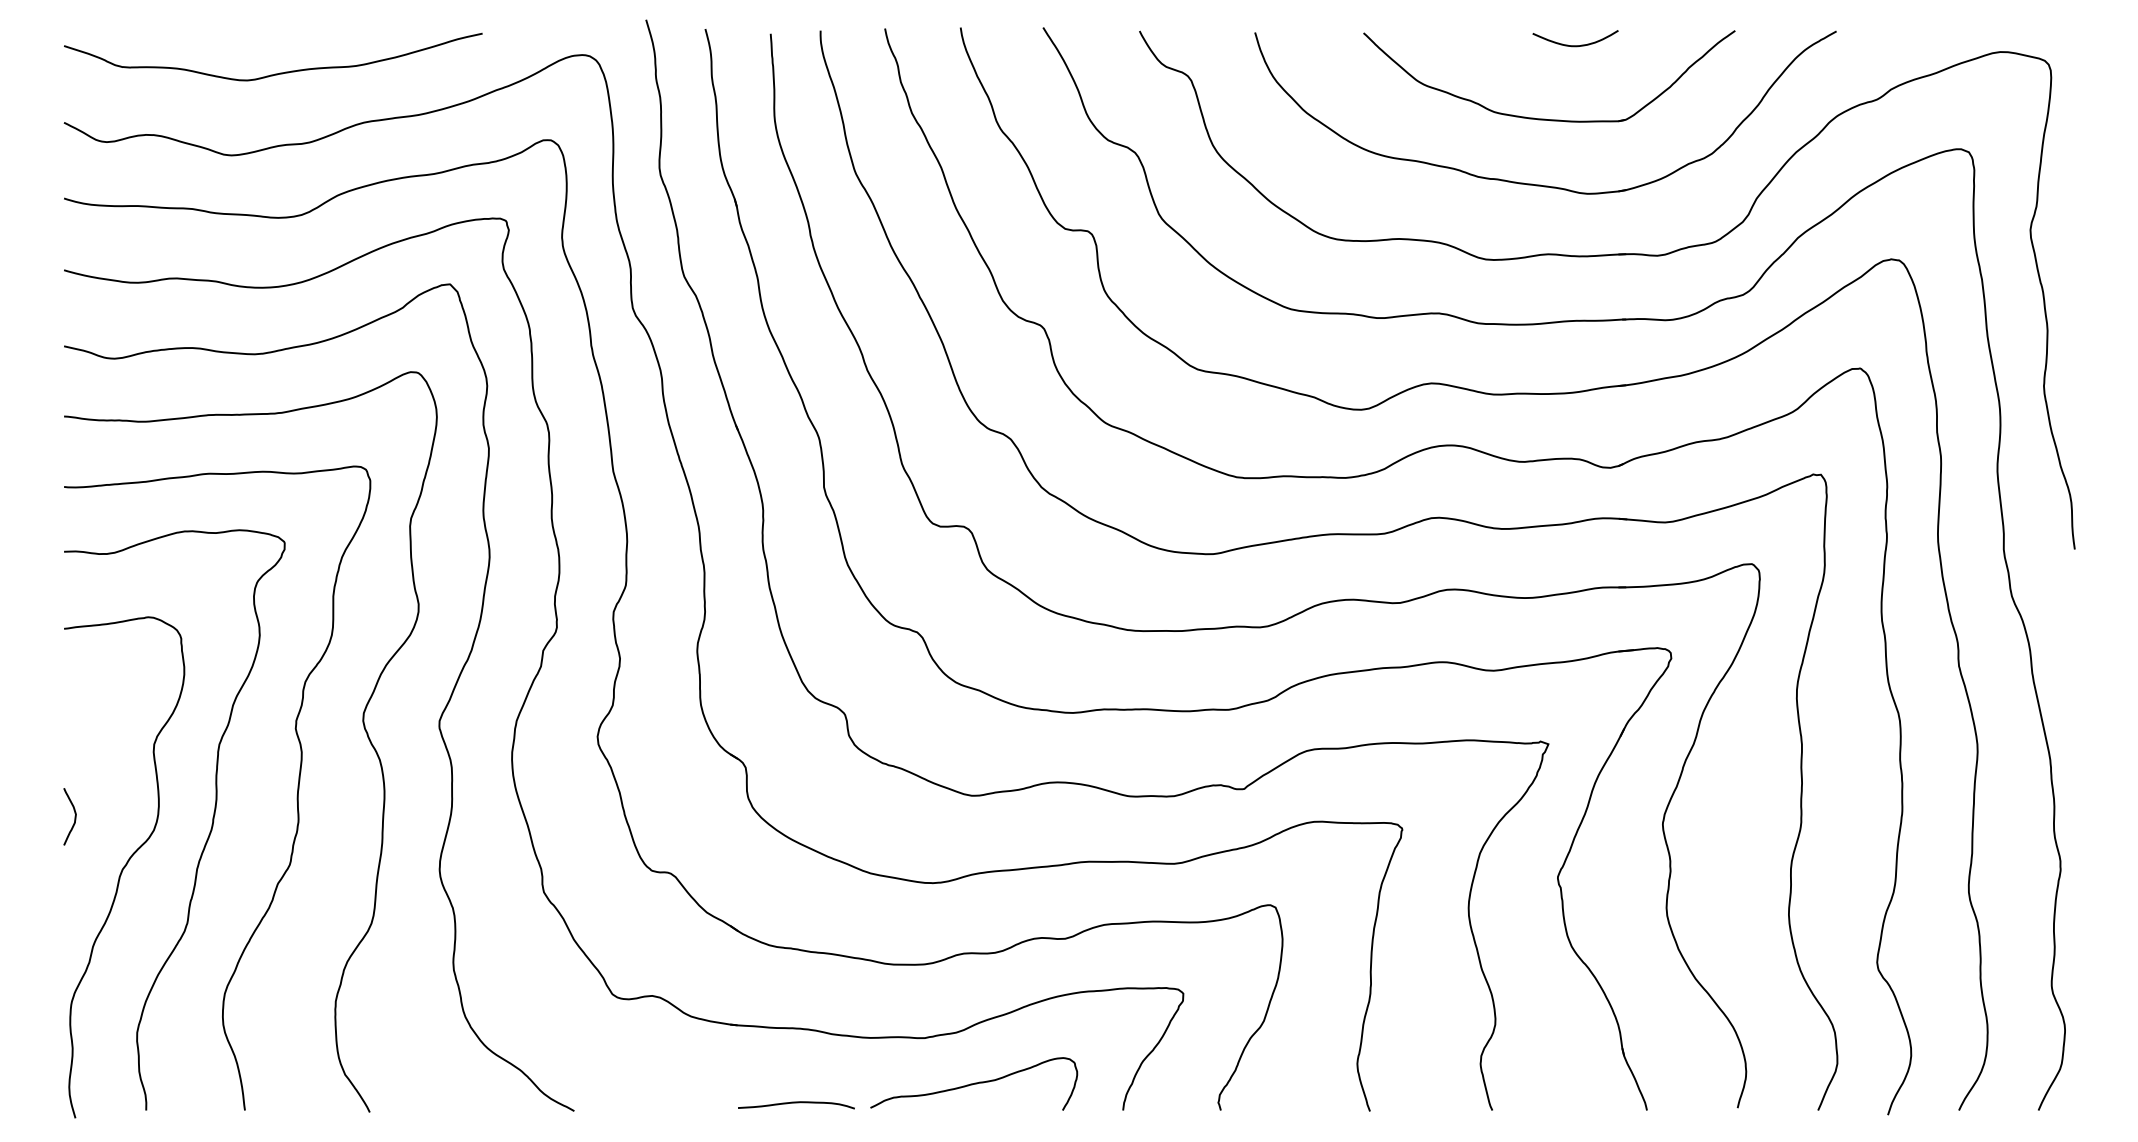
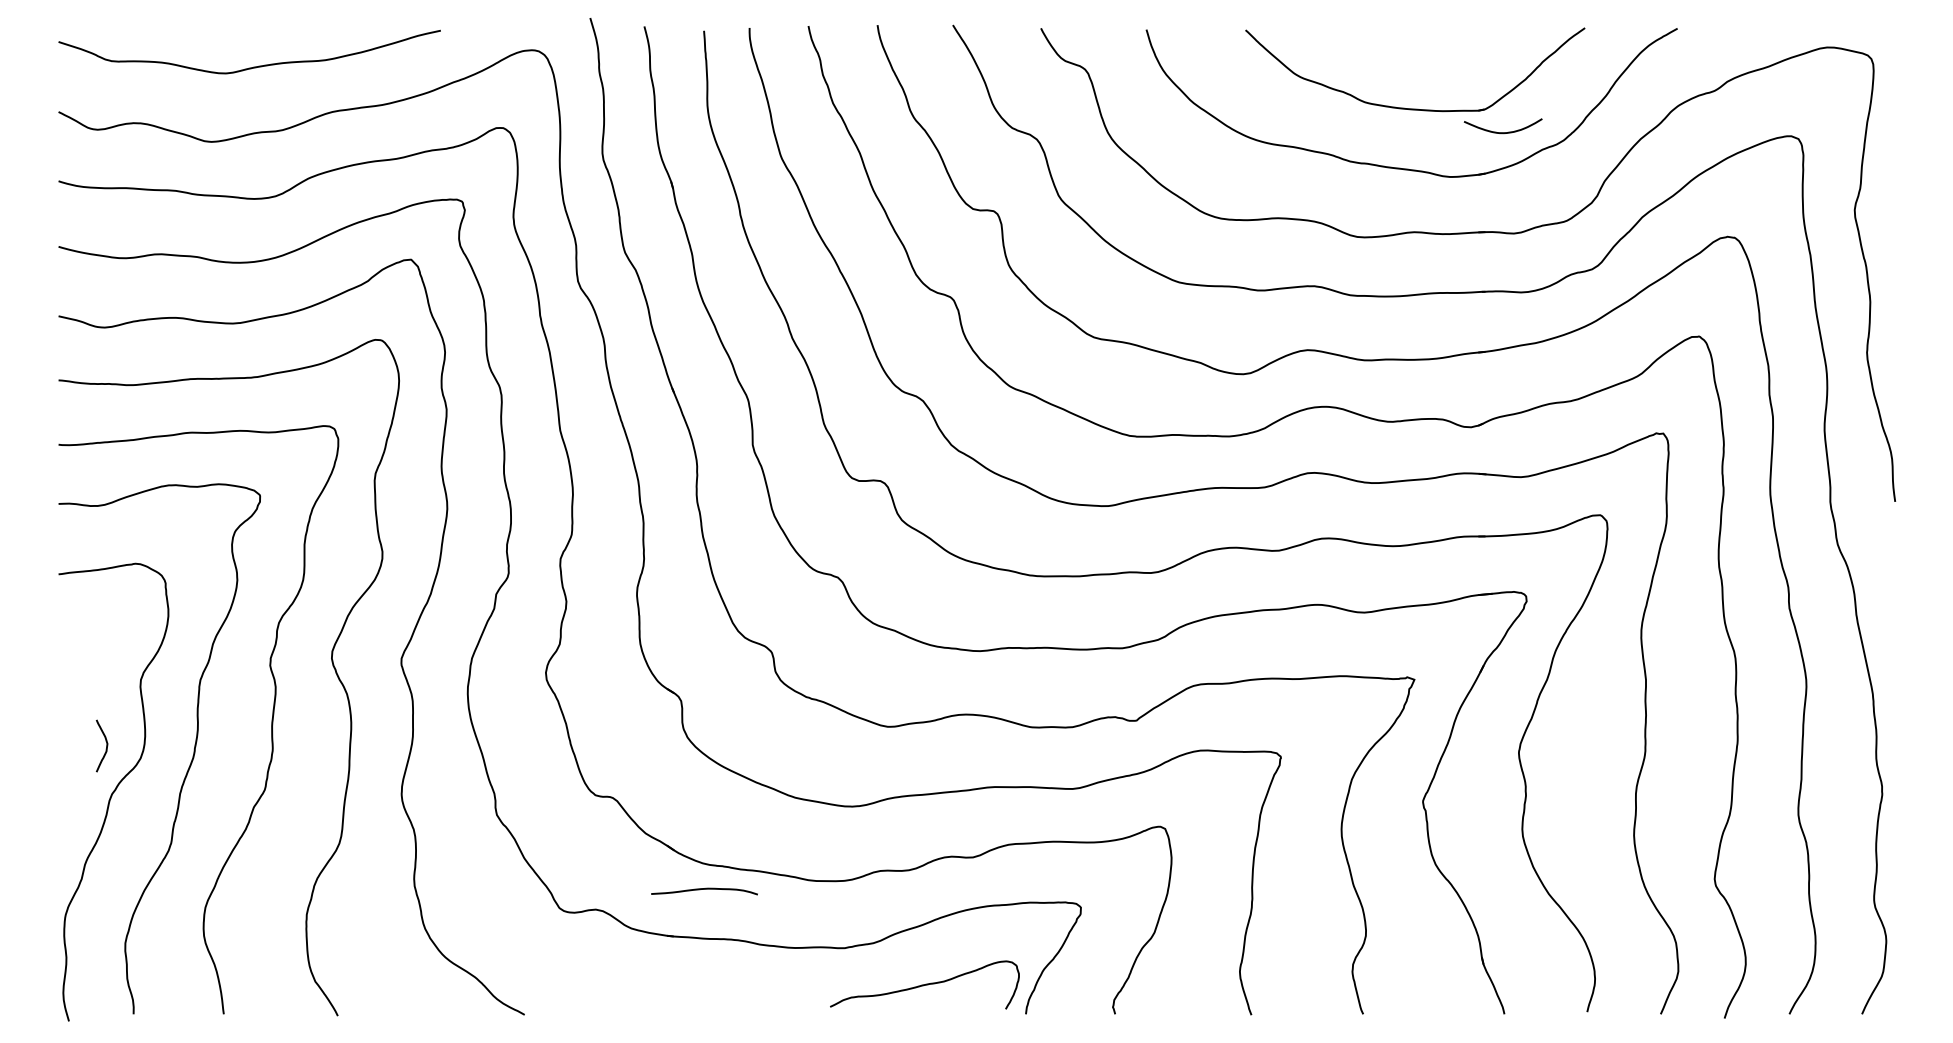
curve: (1575, 45) -> (1503, 132), moved
curve: (74, 816) -> (106, 745), moved
curve: (973, 1083) -> (924, 984), moved
curve: (796, 1103) -> (704, 889), moved

